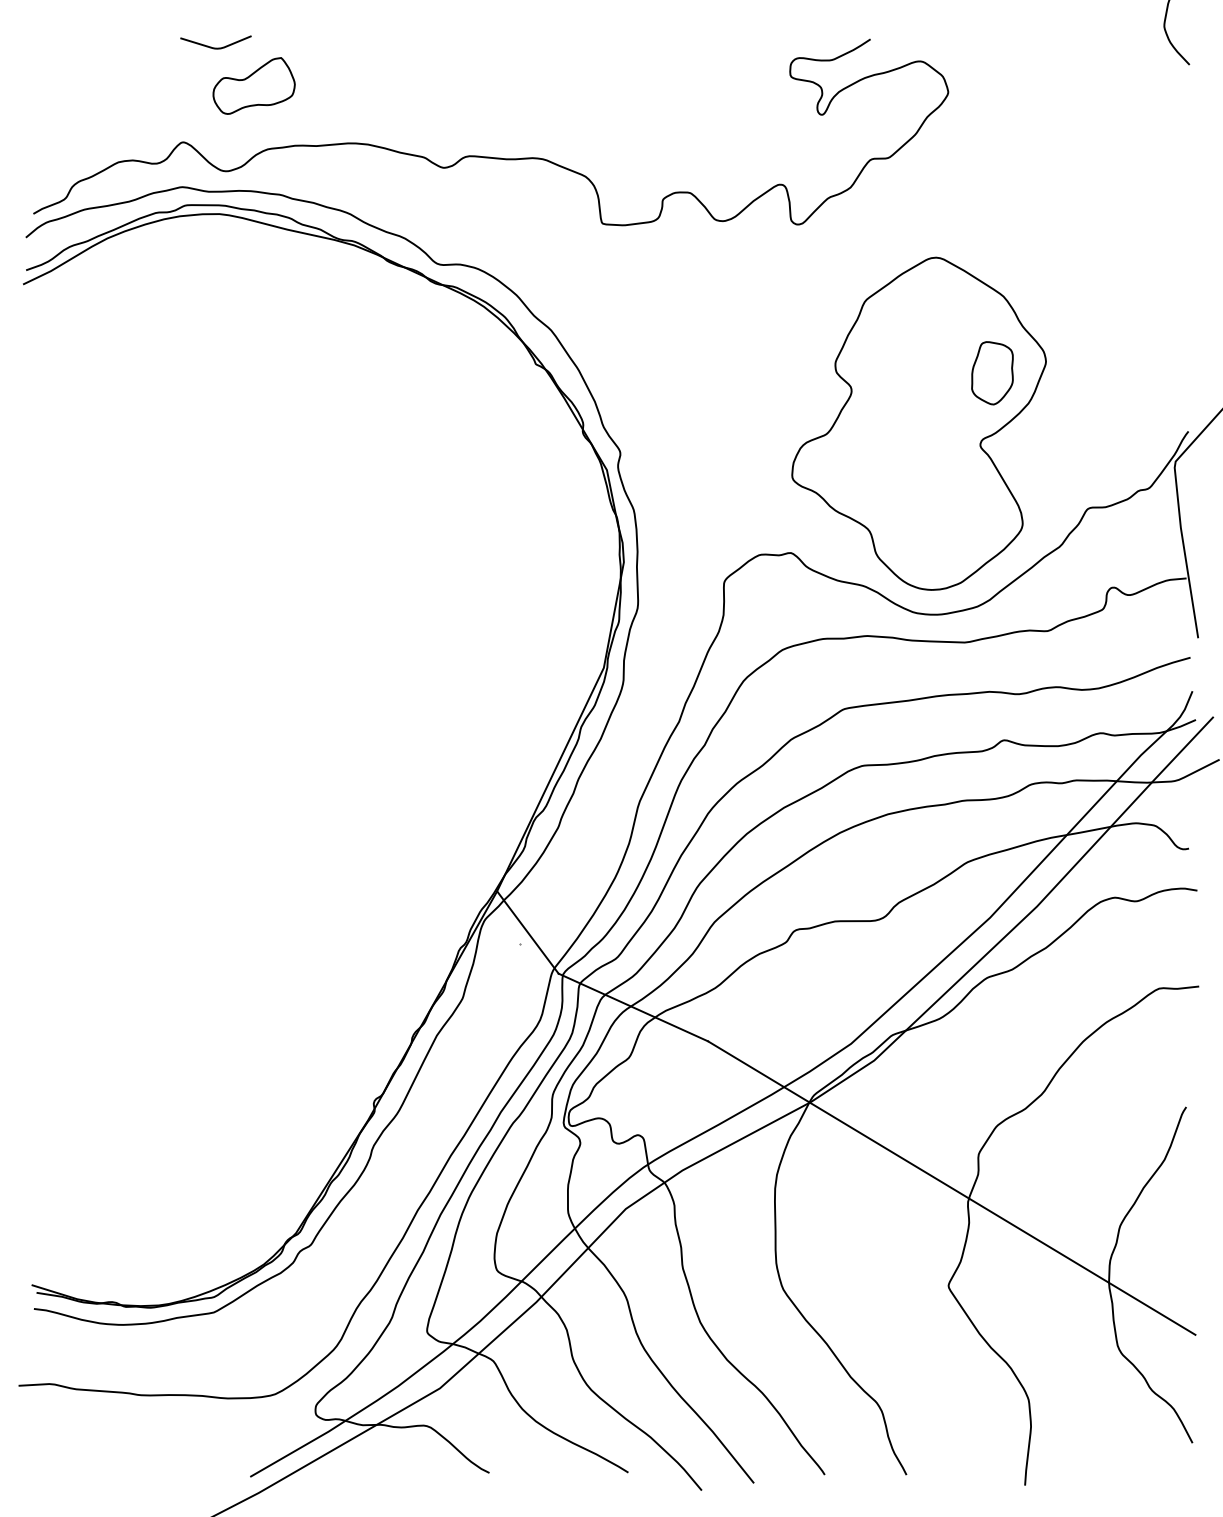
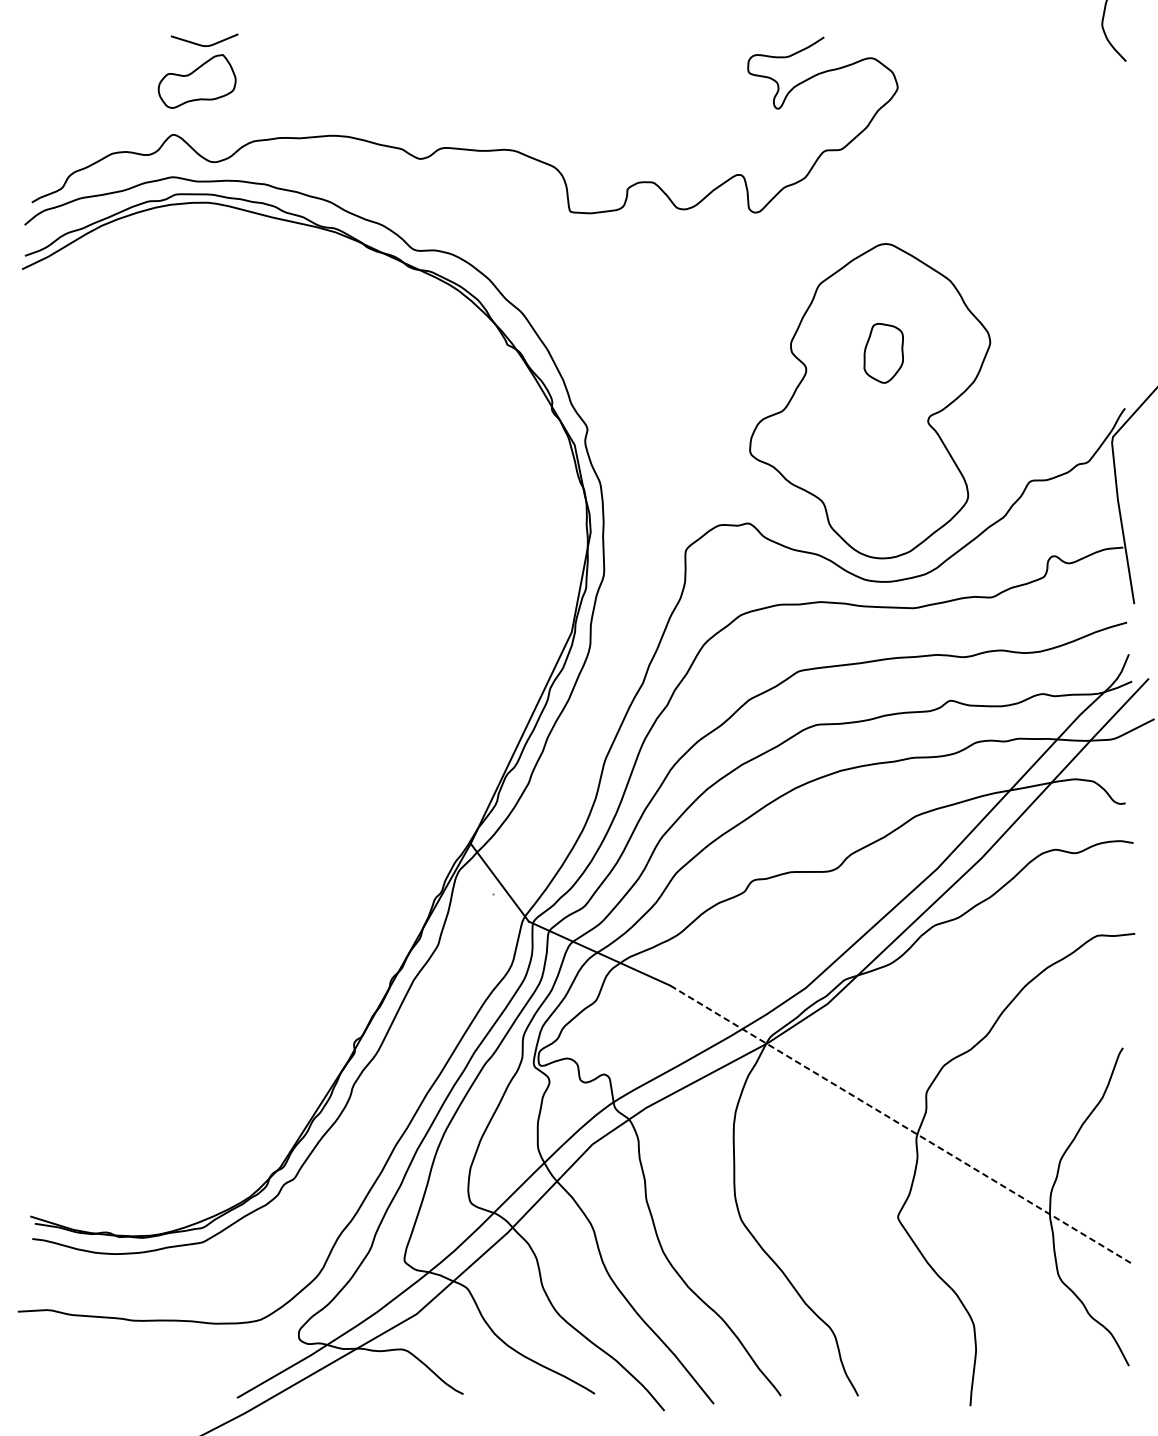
part: (253, 85) -> (196, 81), moved
part: (992, 373) -> (883, 353), moved
line: (951, 1188) -> (900, 1124), solid -> dashed

